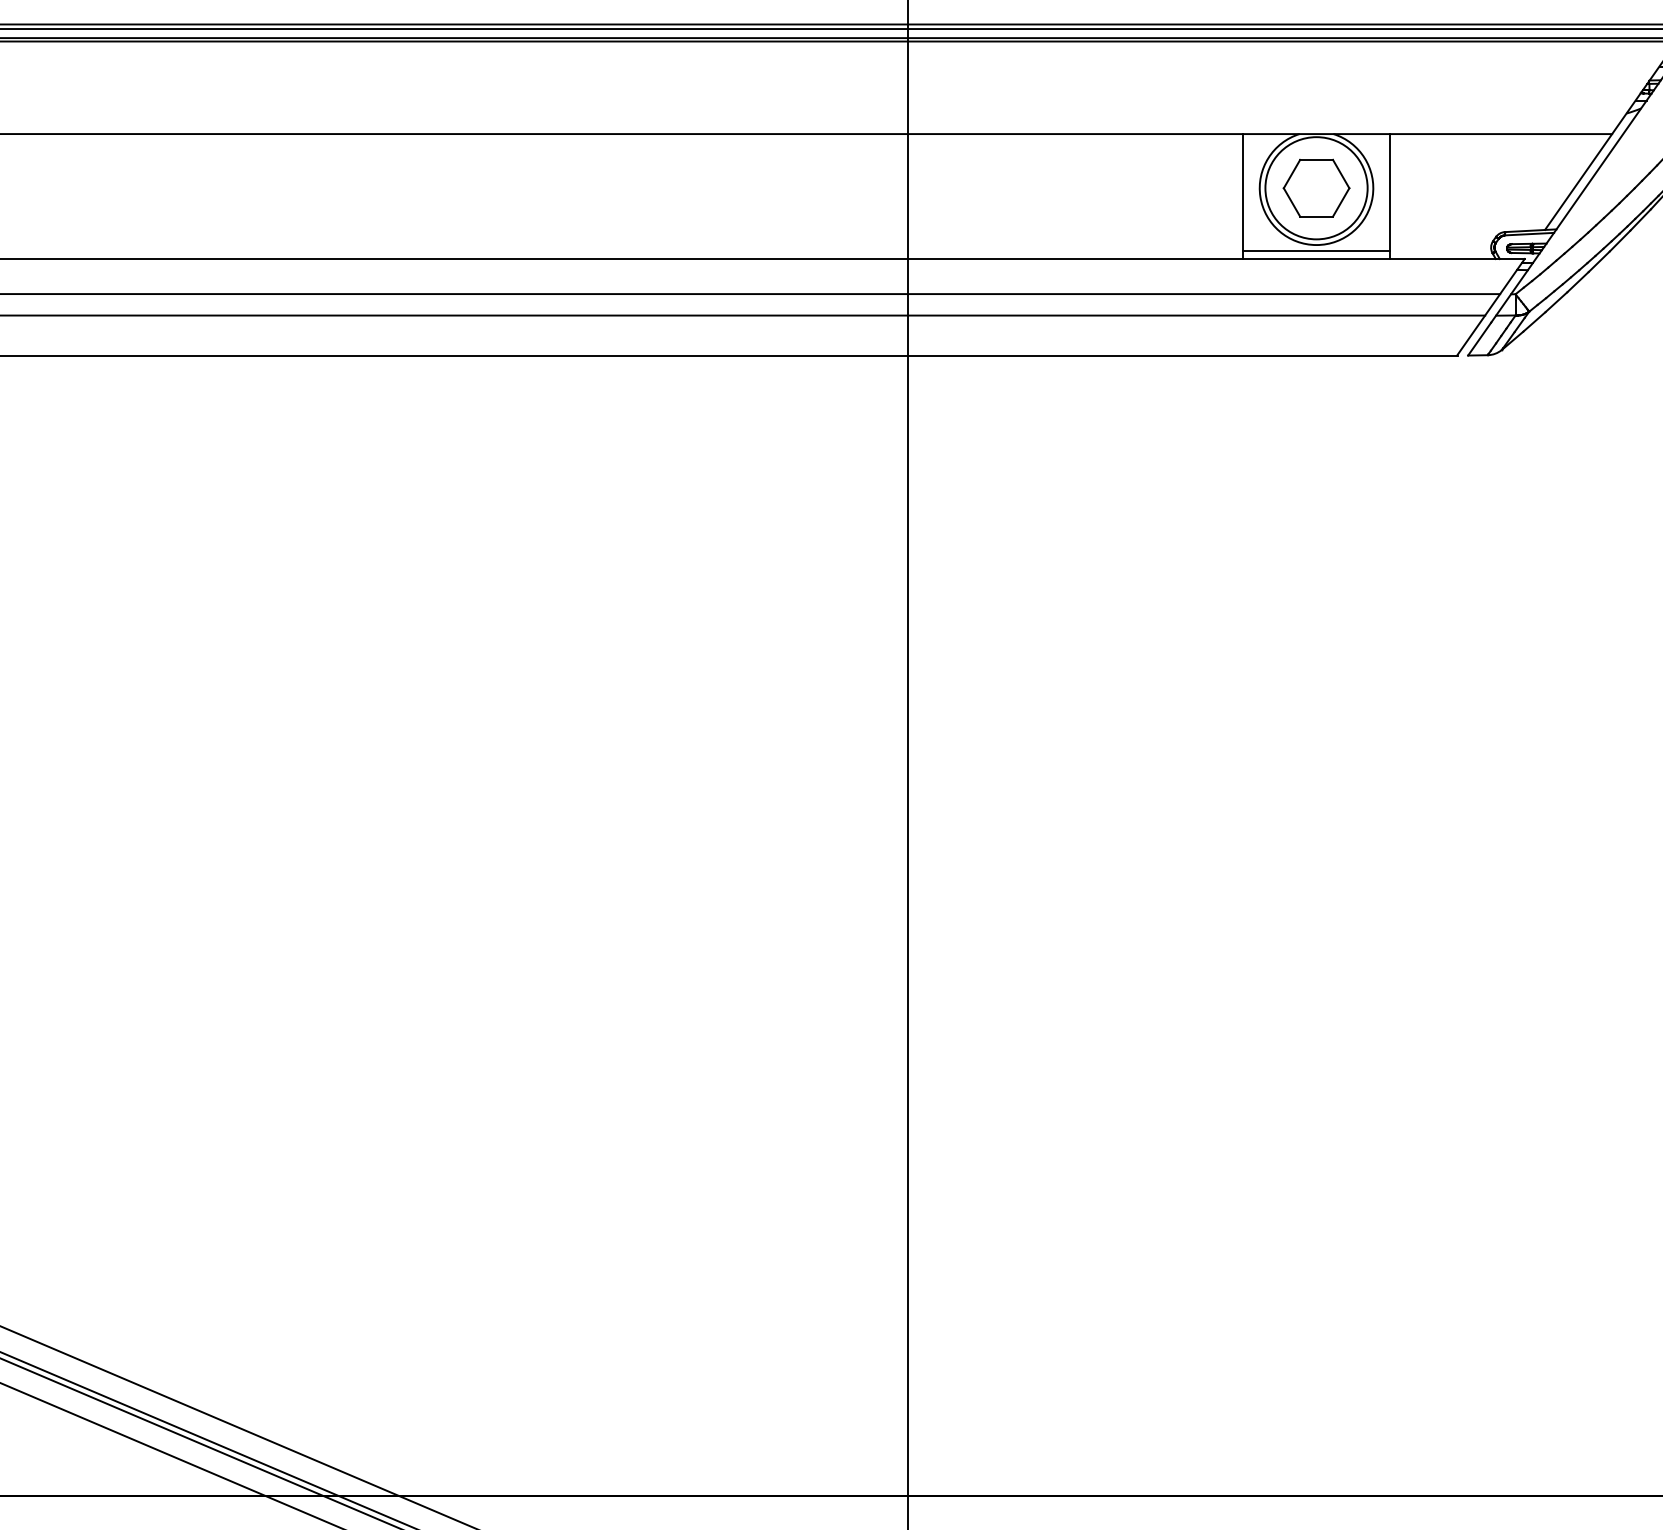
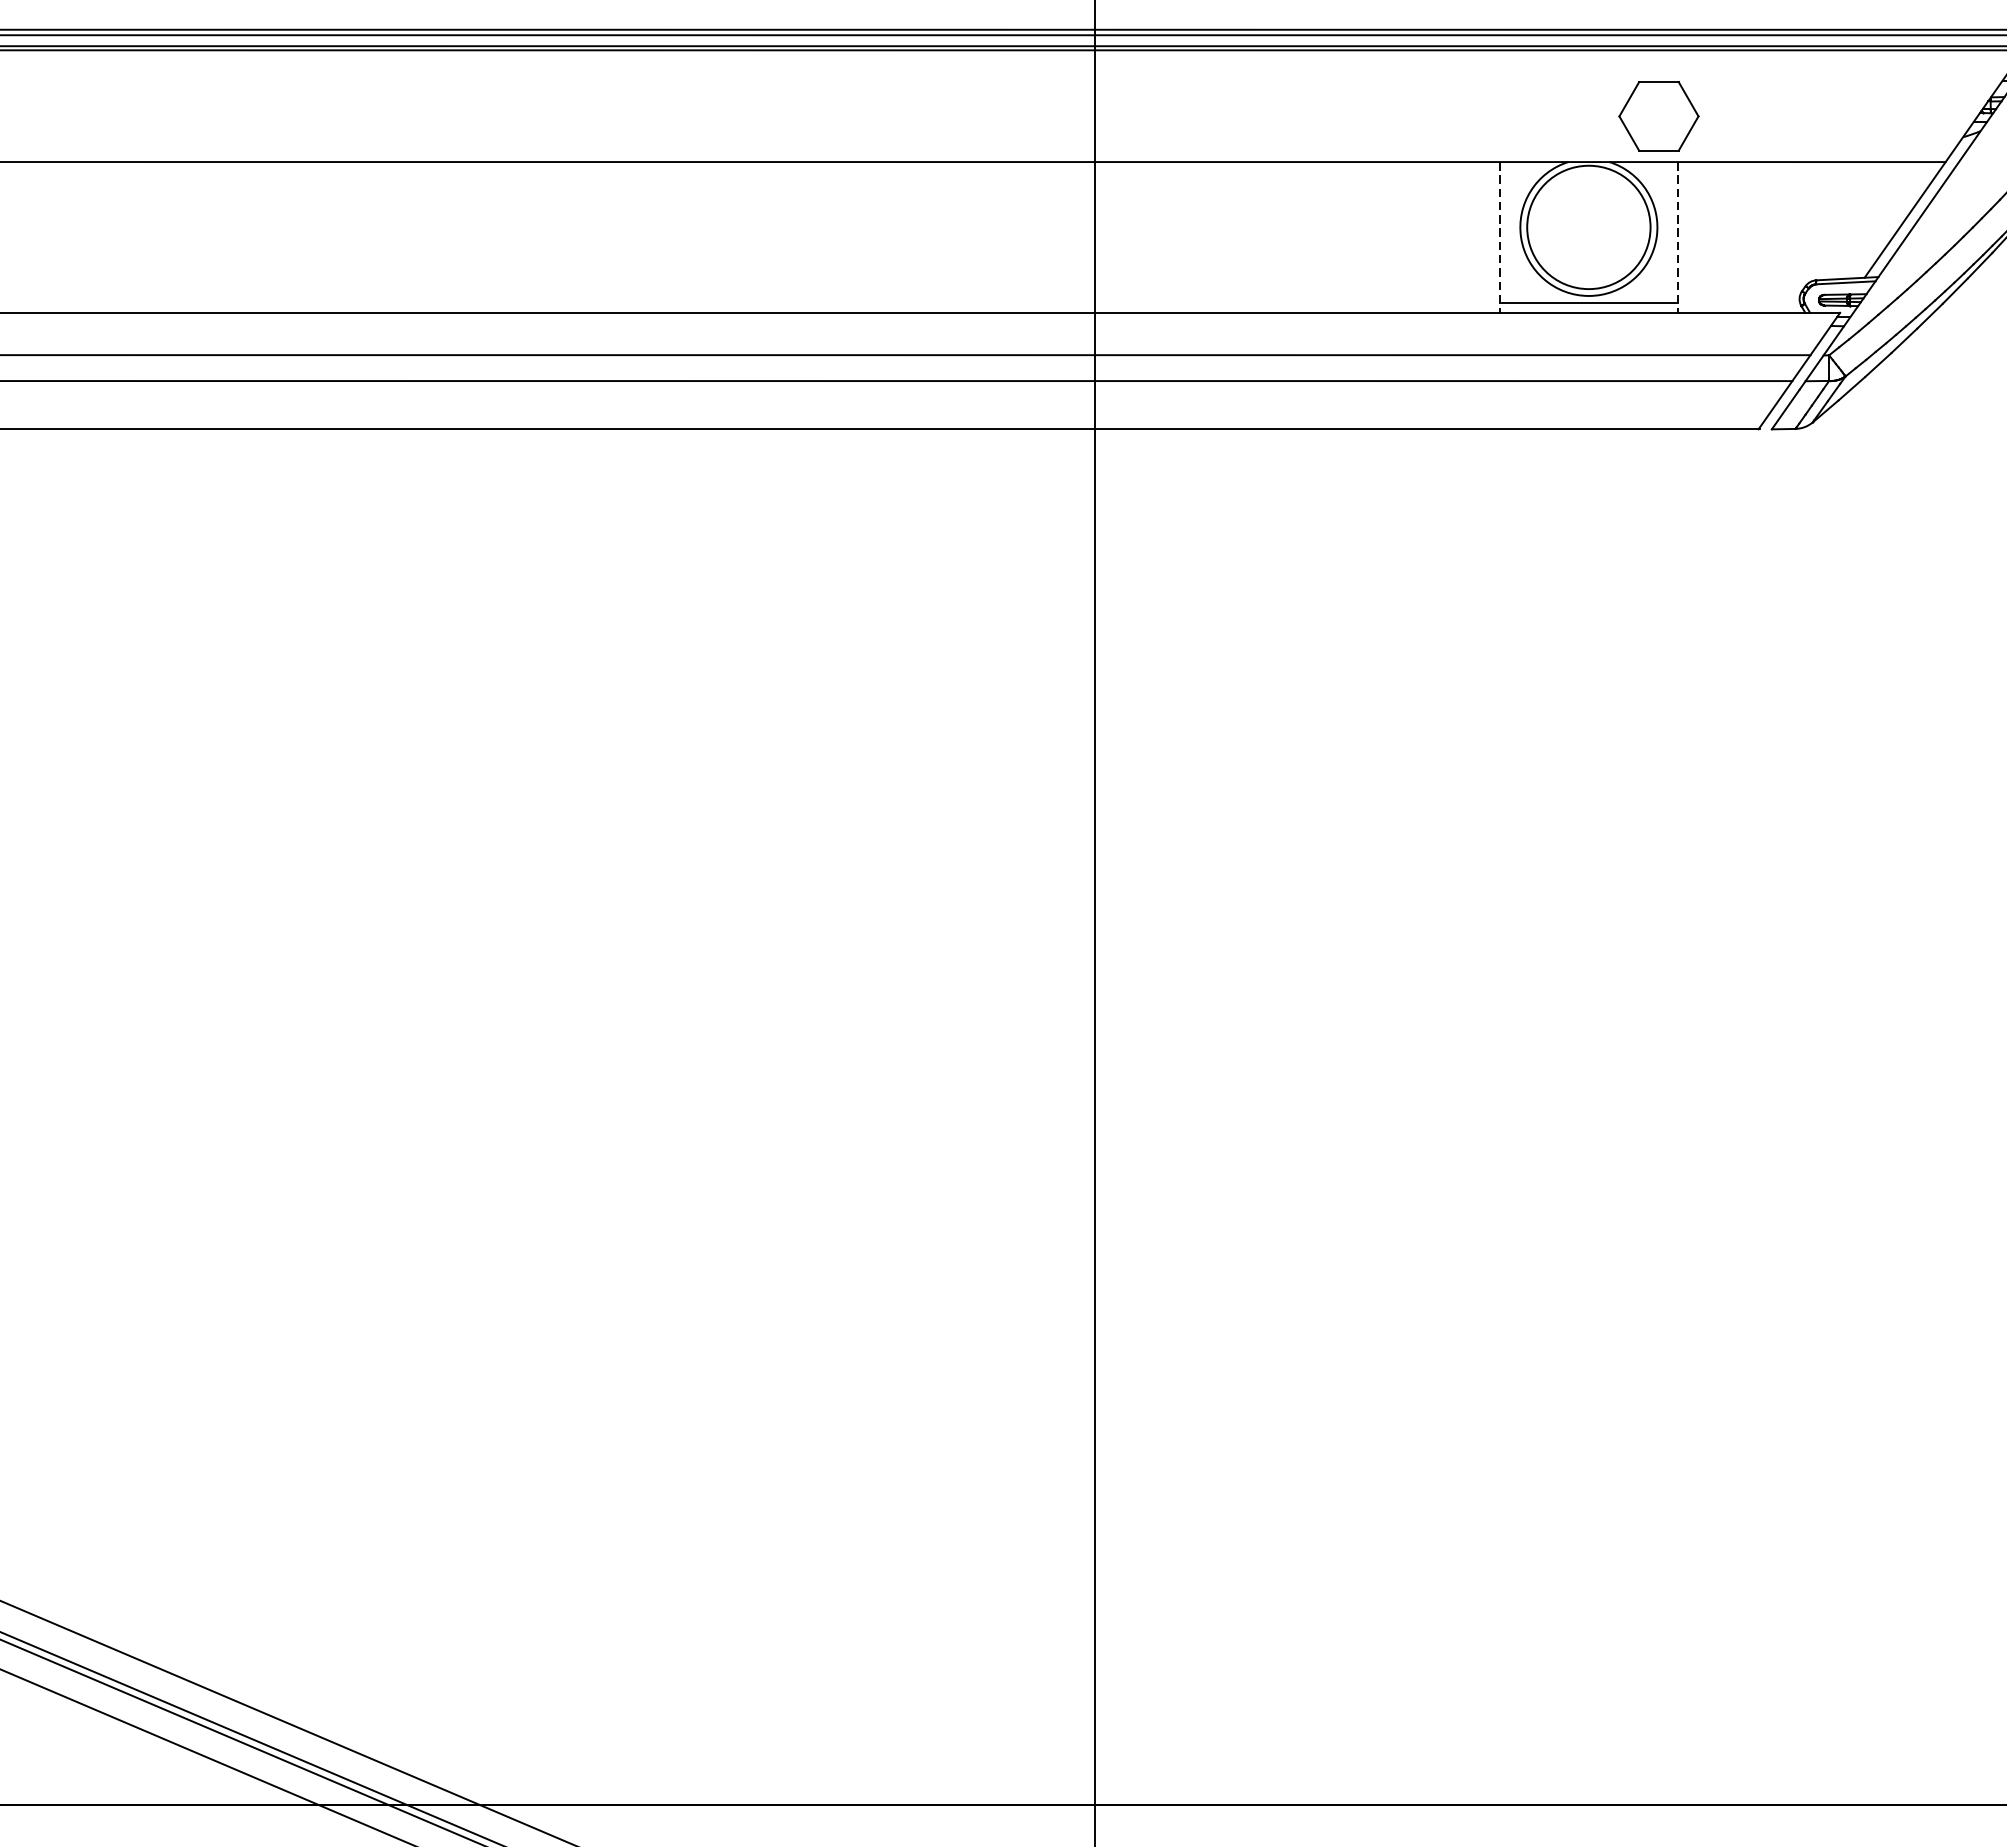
part: (1316, 187) -> (1658, 115), moved
line: (1242, 197) -> (1499, 238), solid -> dashed
line: (1390, 197) -> (1678, 238), solid -> dashed

